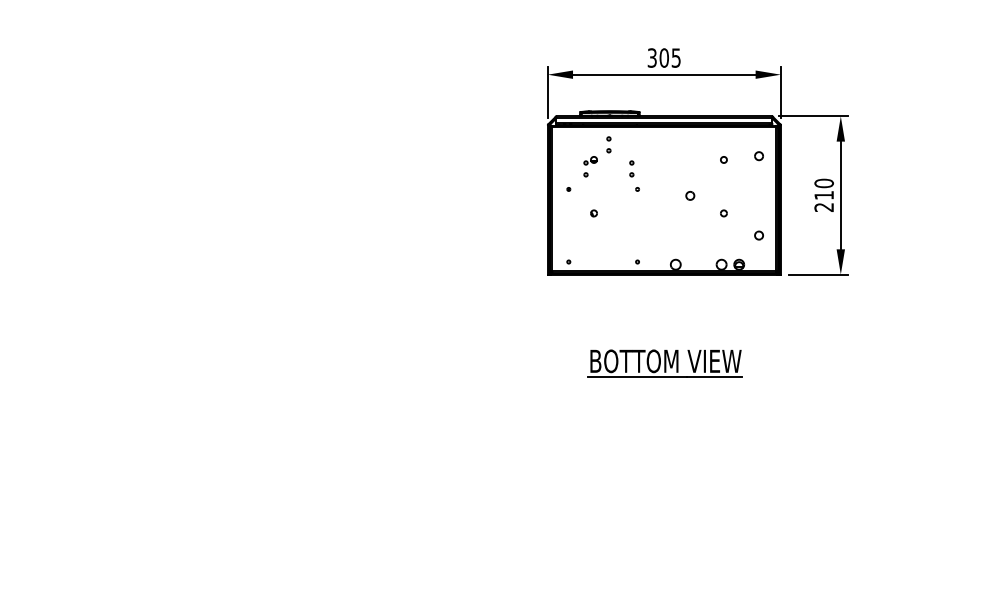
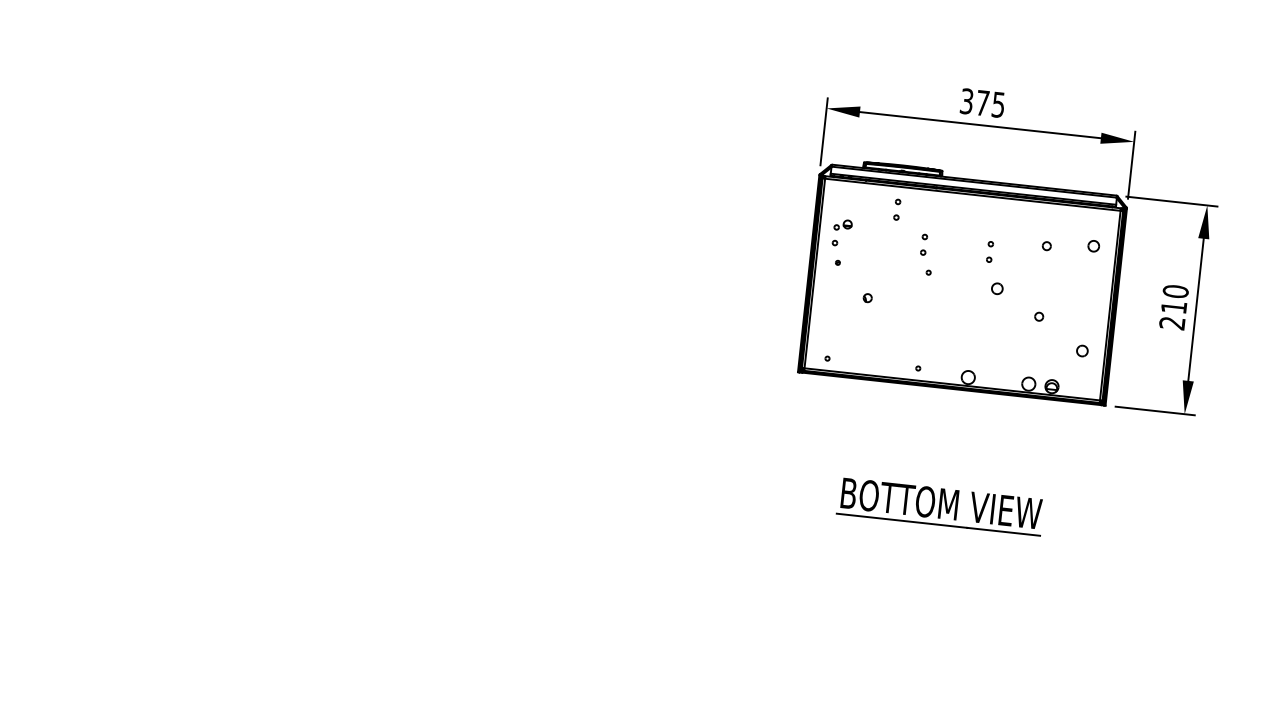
text: (663, 57) -> (981, 102), 305 -> 375
part: (590, 166) -> (842, 232), moved
part: (681, 168) -> (989, 251), added

